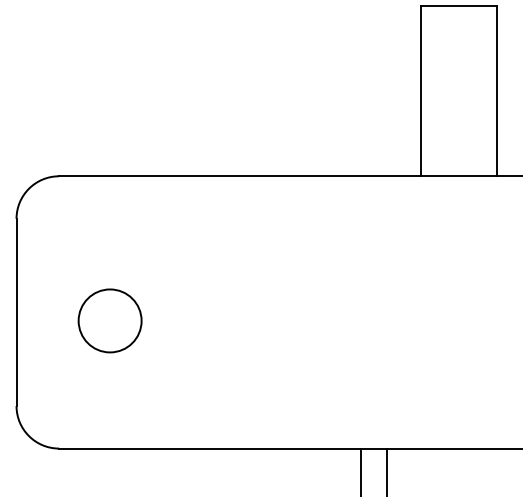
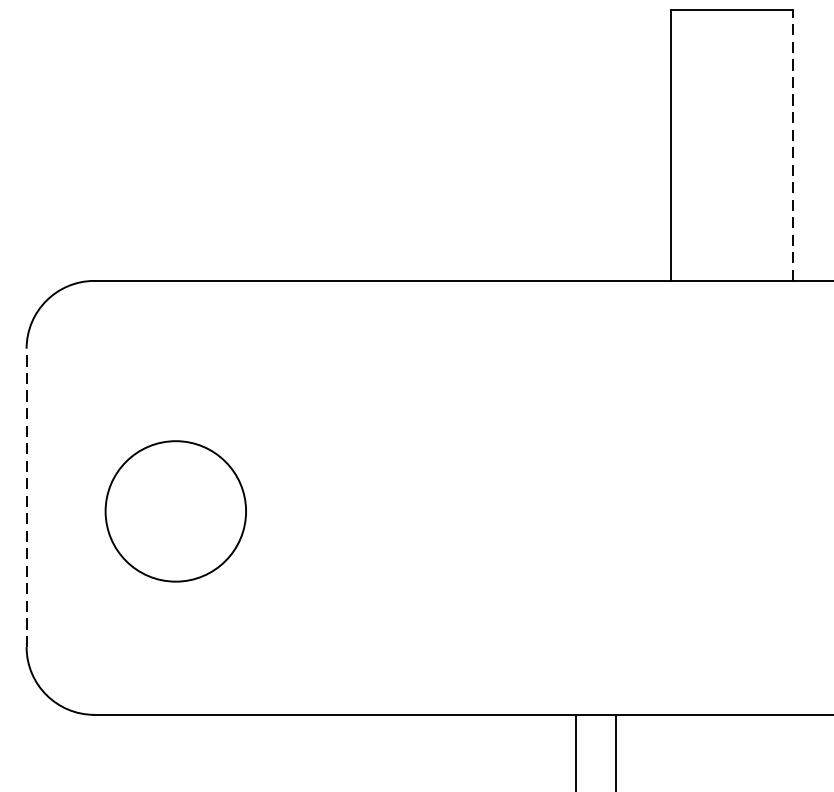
line: (497, 90) -> (793, 144), solid -> dashed
line: (16, 312) -> (26, 497), solid -> dashed
circle: (109, 320) -> (174, 510), size x1.4

